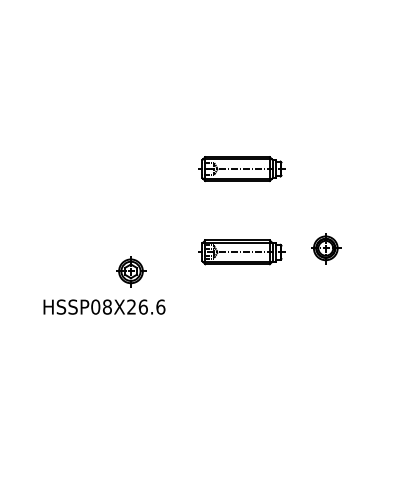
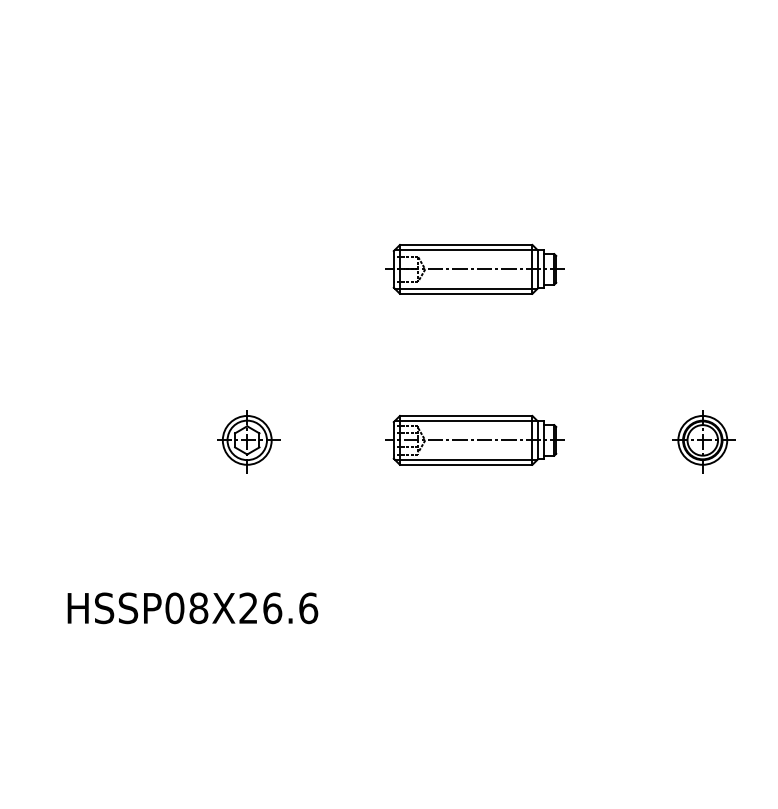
part: (326, 248) -> (704, 440), moved
part: (131, 271) -> (248, 440), moved
text: (104, 306) -> (192, 607), moved

